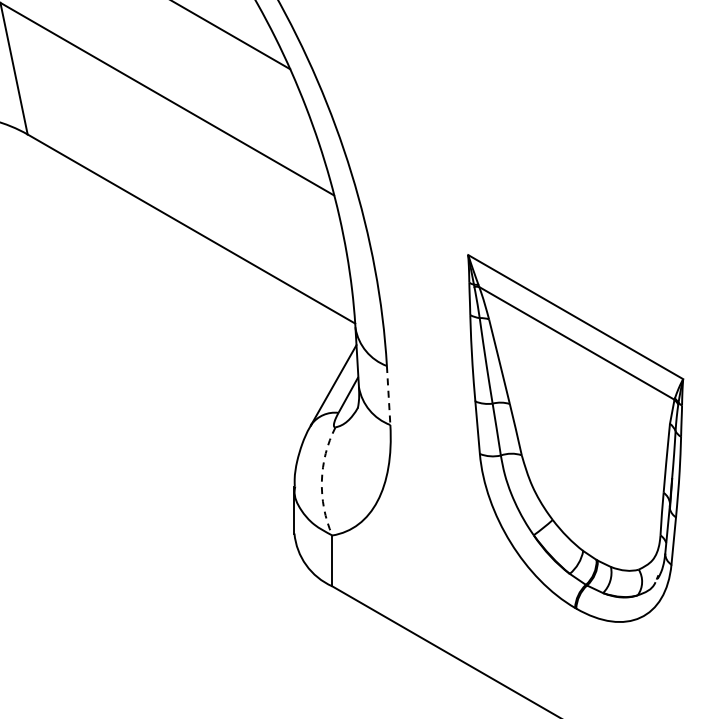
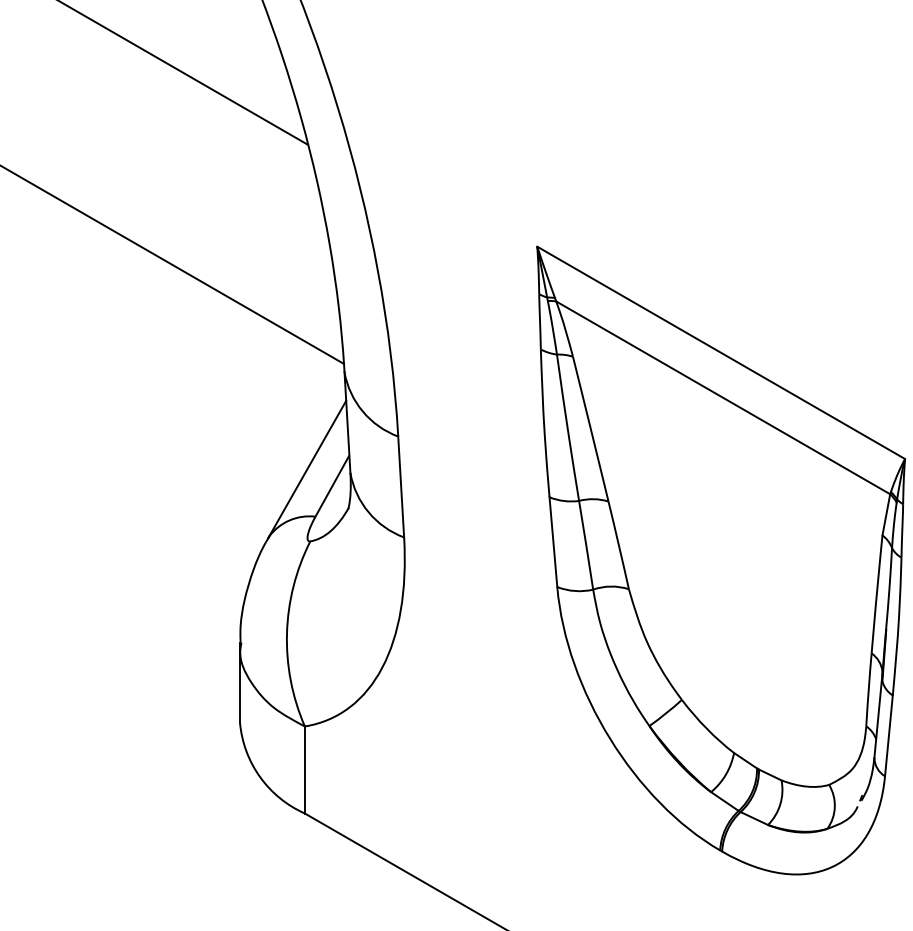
line: (388, 395) -> (400, 486), dashed -> solid
arc: (321, 481) -> (286, 634), dashed -> solid

